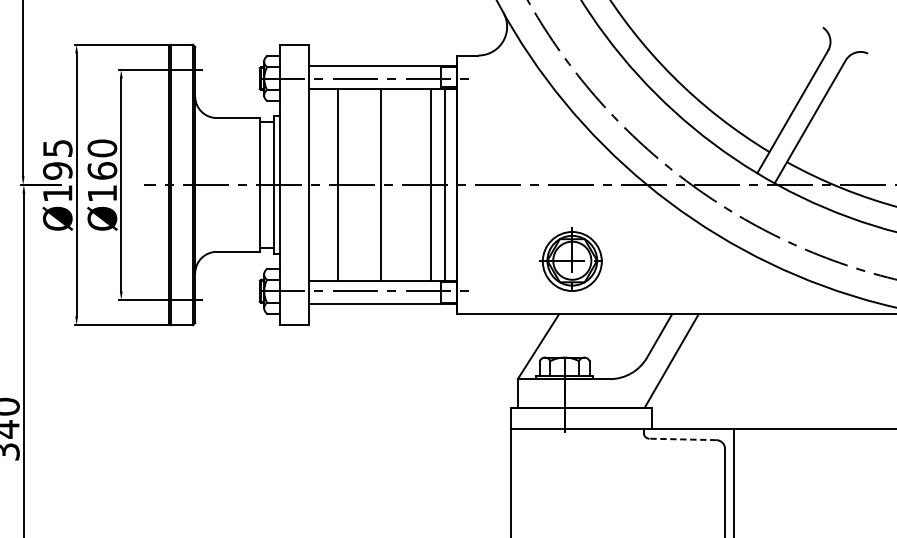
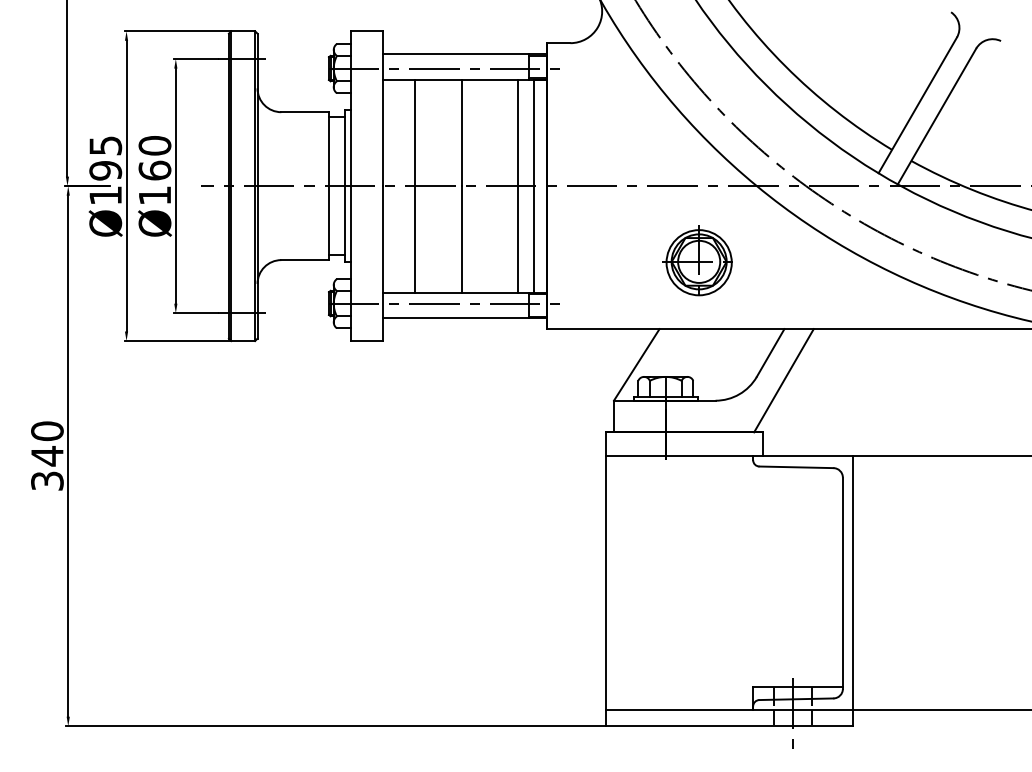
part: (570, 259) -> (697, 260), moved
line: (683, 439) -> (796, 467), dashed -> solid

